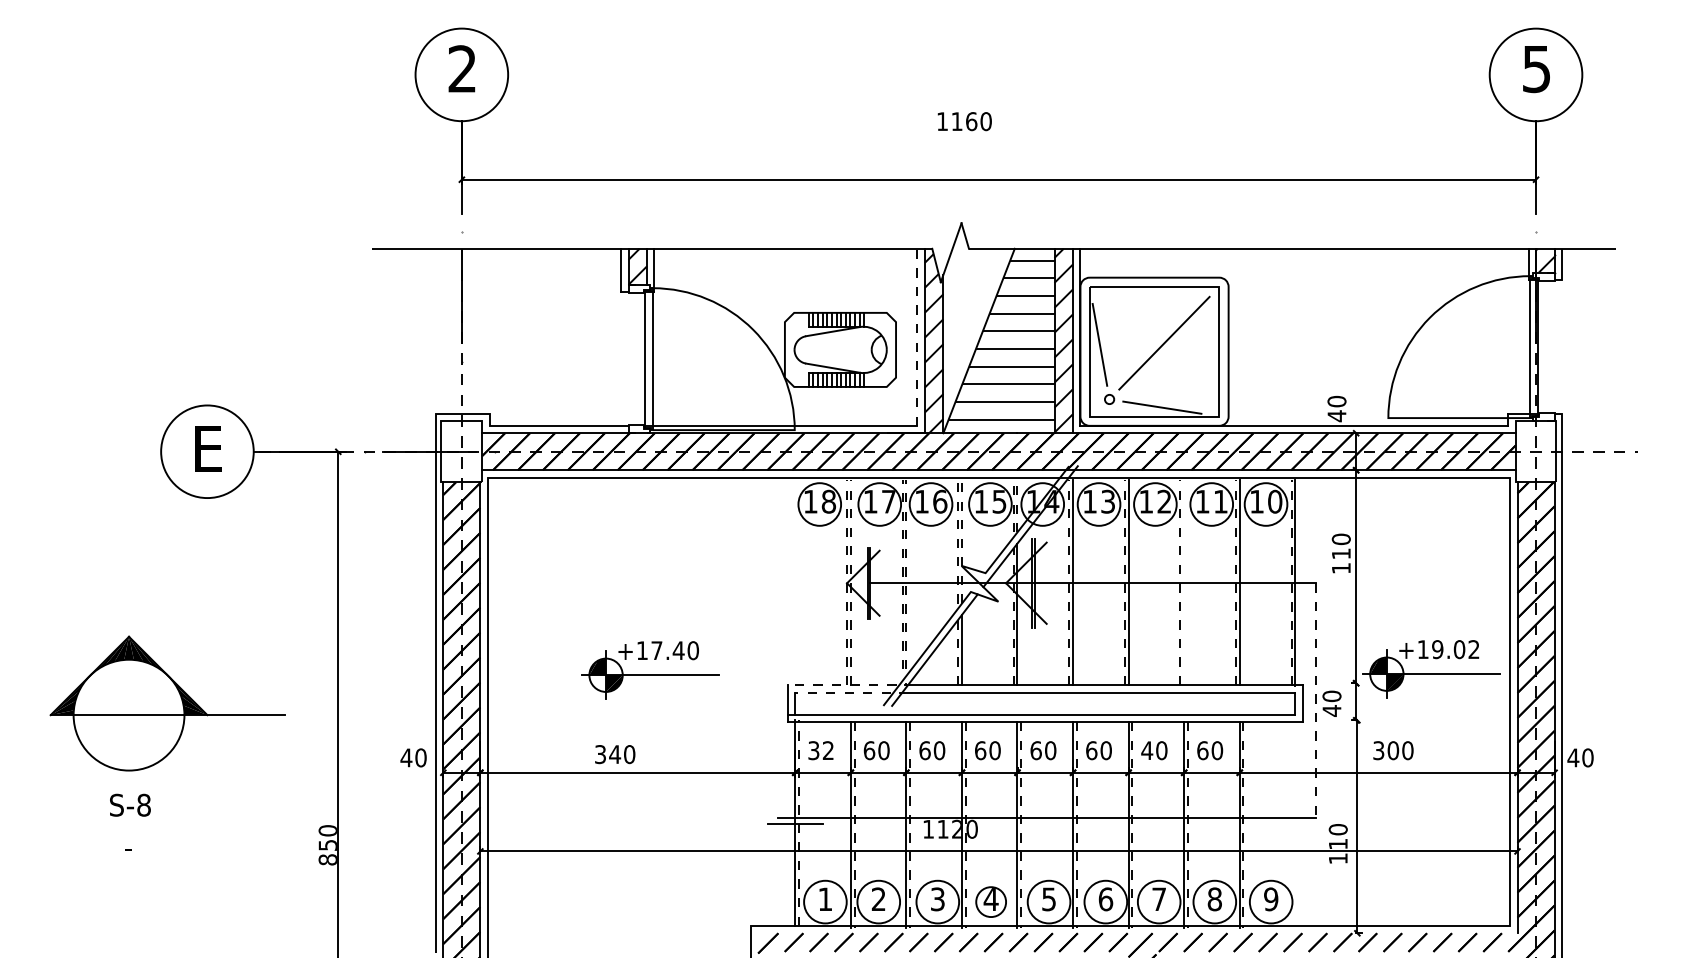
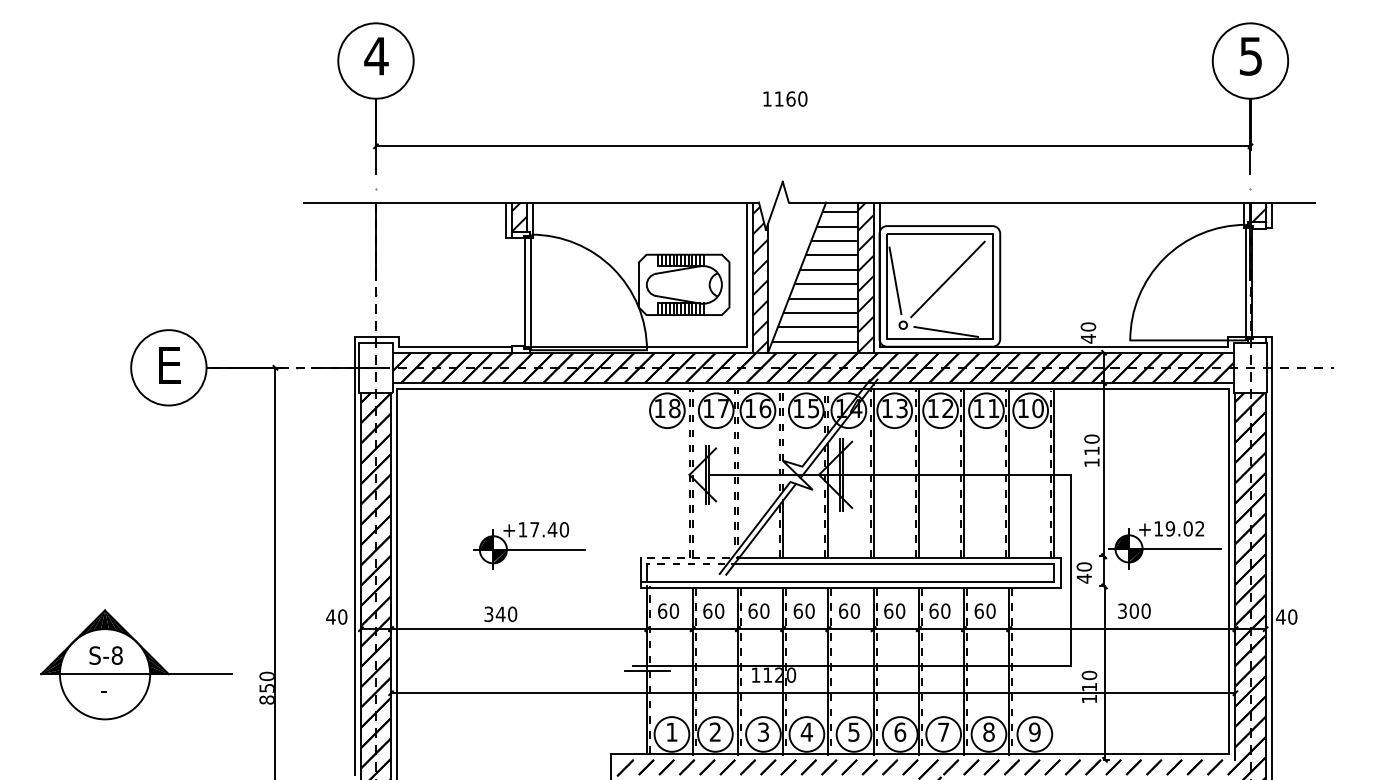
text: (462, 68) -> (376, 55), 2 -> 4
line: (917, 337) -> (746, 274), dashed -> solid
line: (1184, 582) -> (964, 474), added
line: (1316, 700) -> (1071, 570), dashed -> solid
part: (167, 703) -> (136, 664), moved
text: (821, 750) -> (668, 611), 32 -> 60
text: (1147, 750) -> (934, 611), 40 -> 60
circle: (990, 901) -> (806, 733), size x1.43

